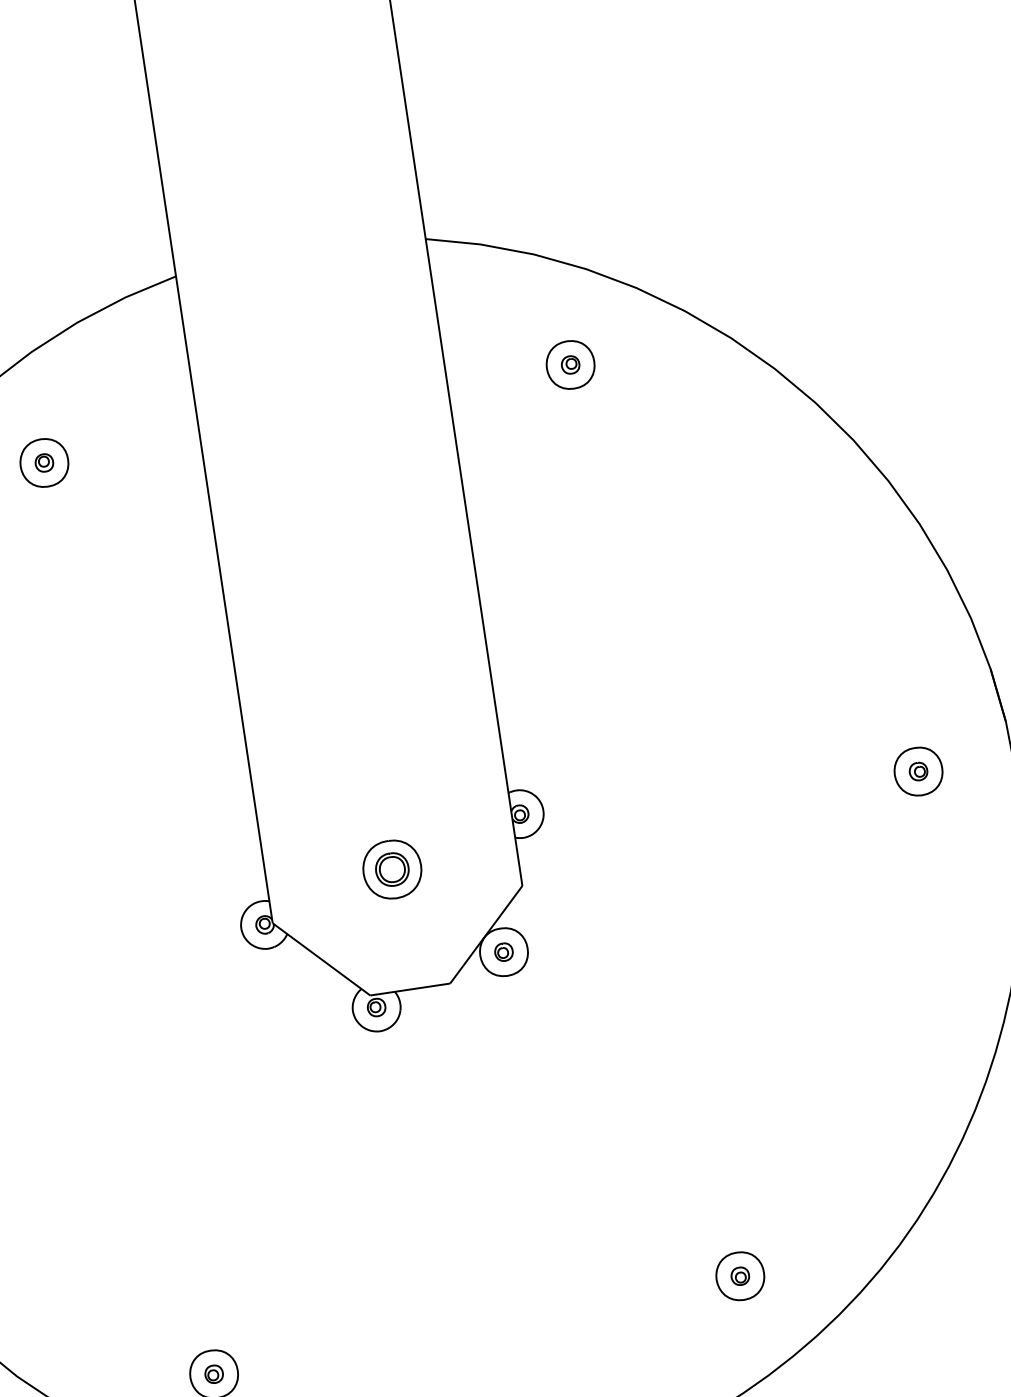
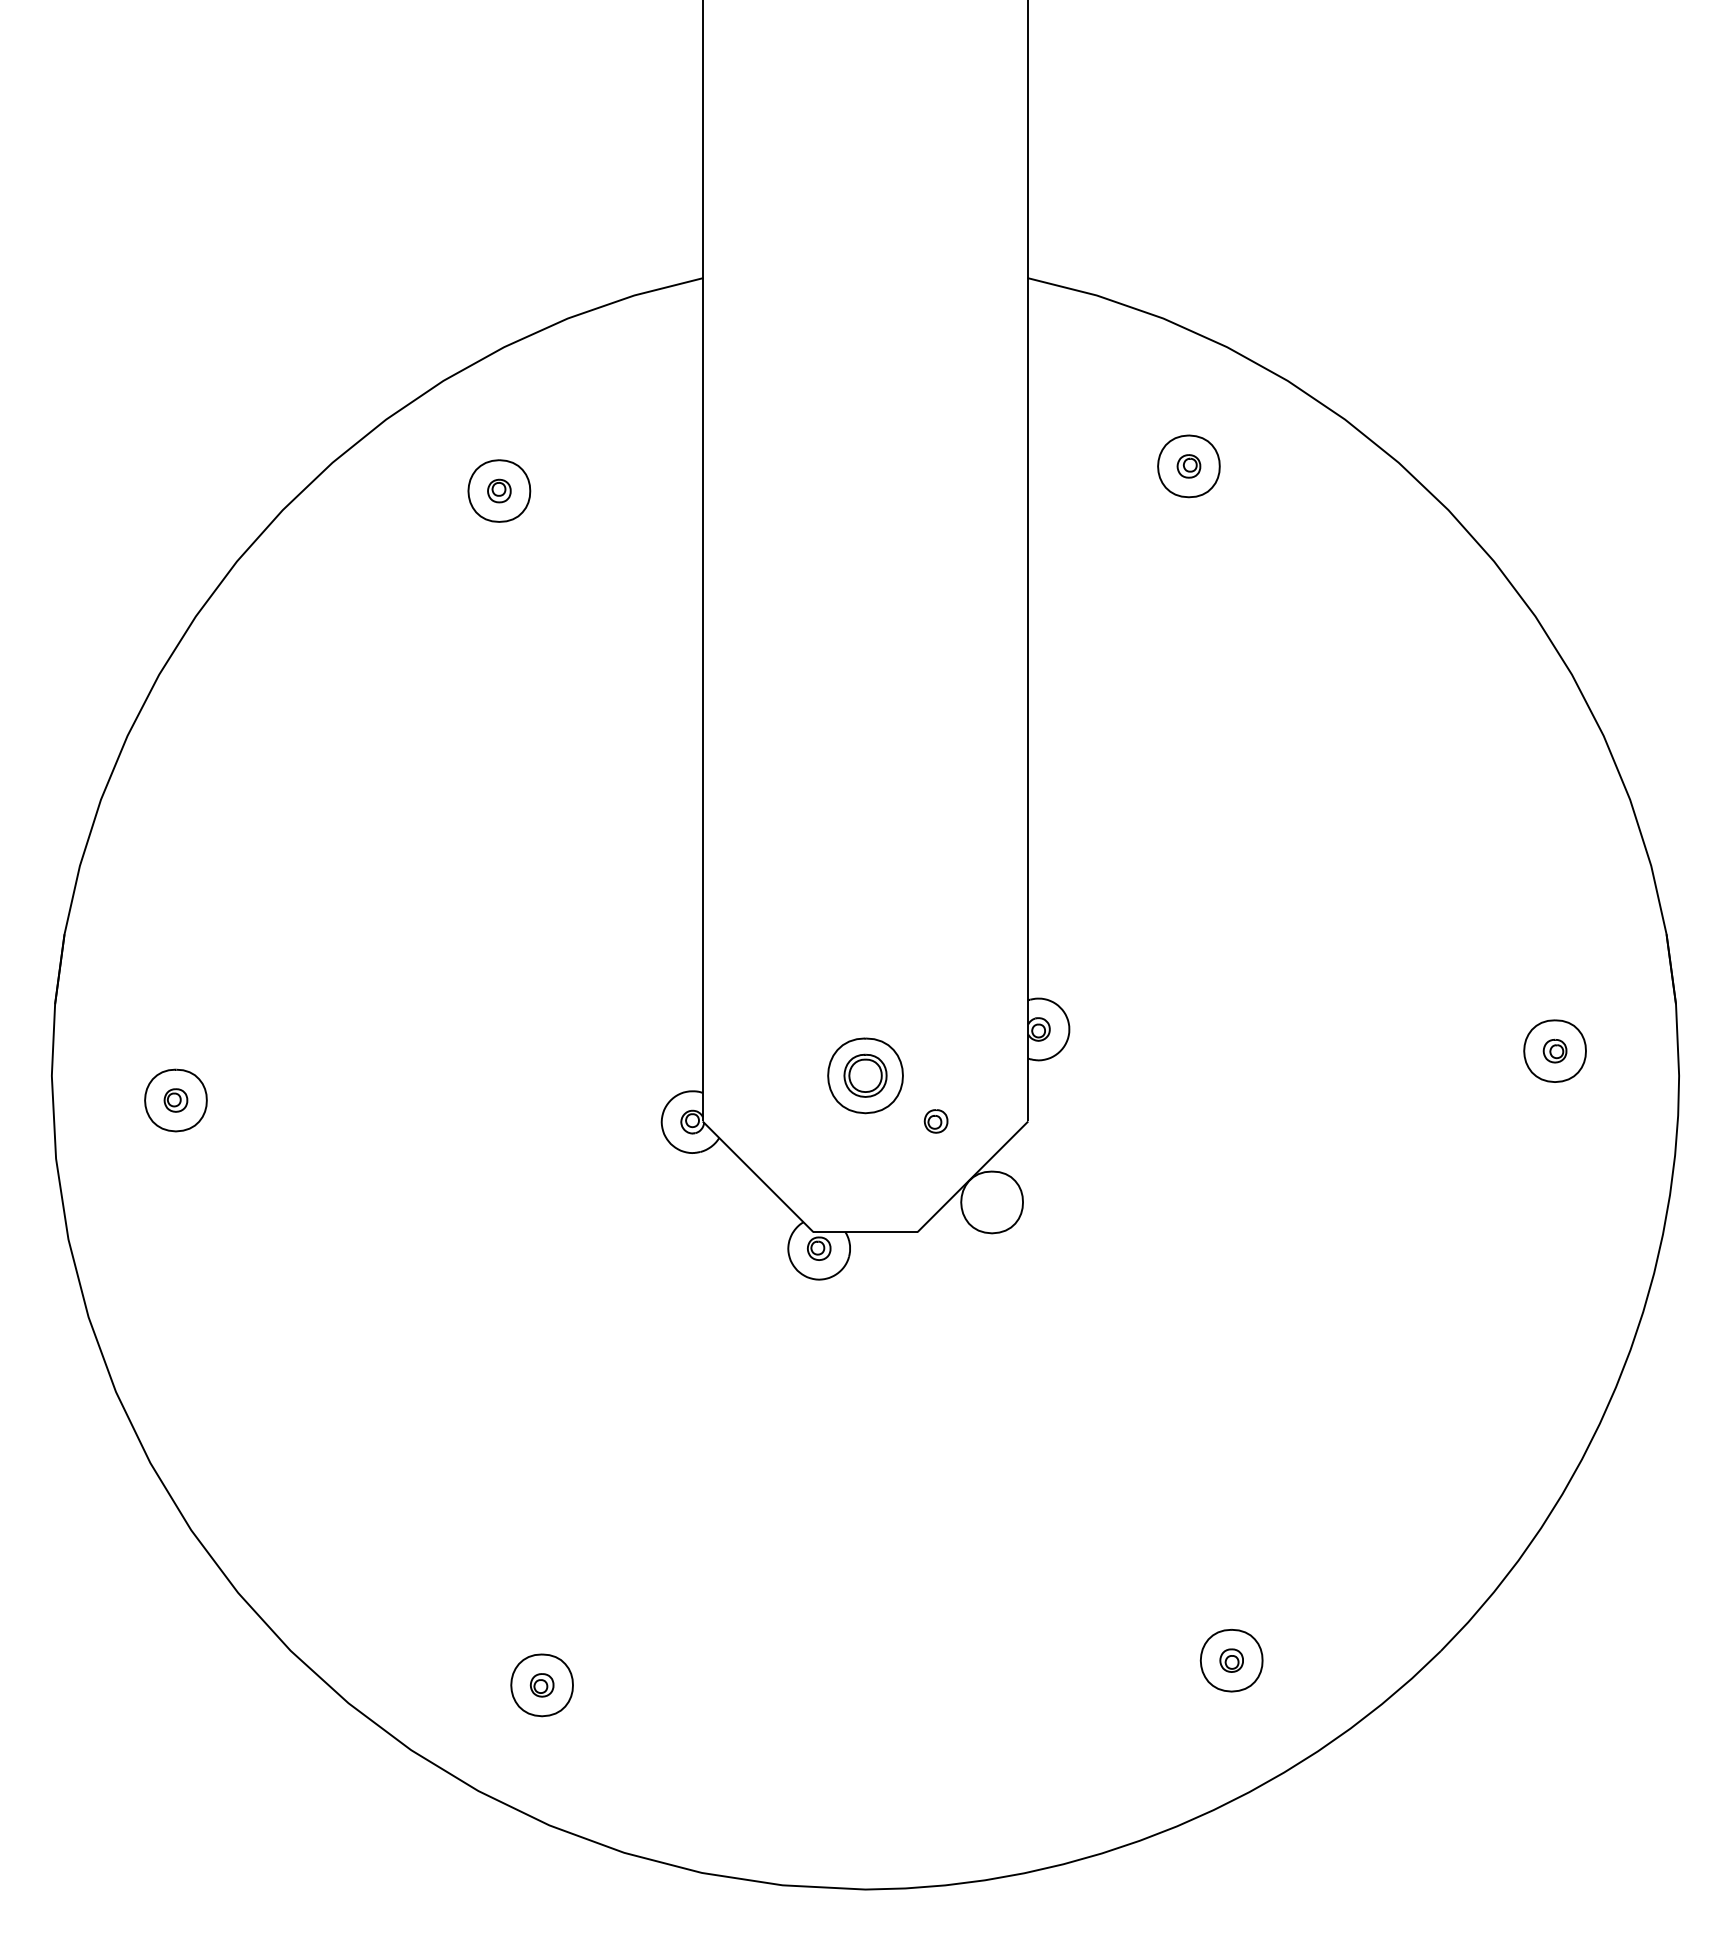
part: (503, 952) -> (935, 1121), moved

